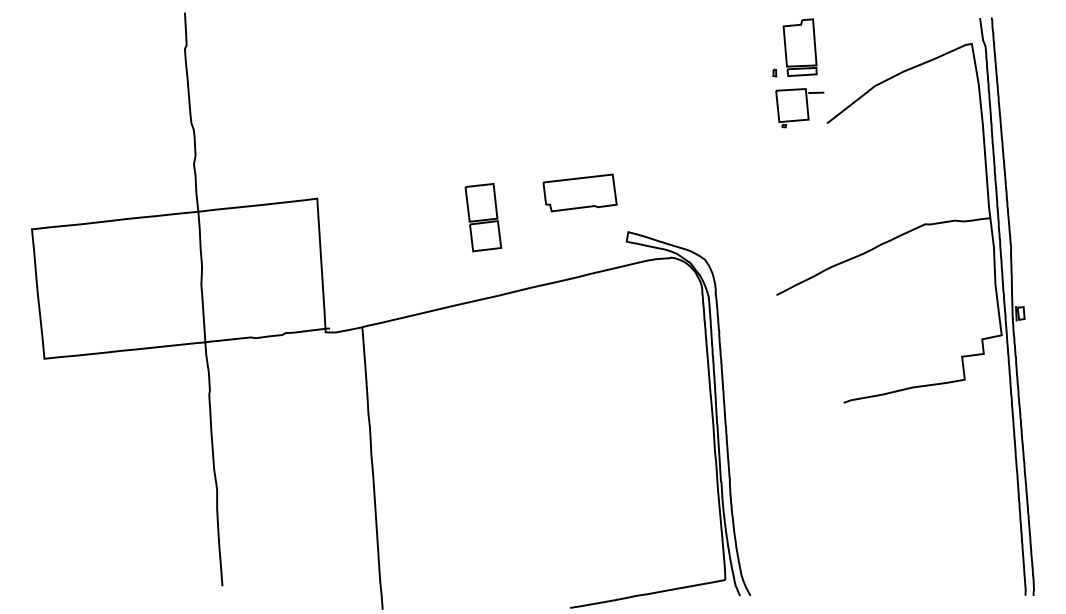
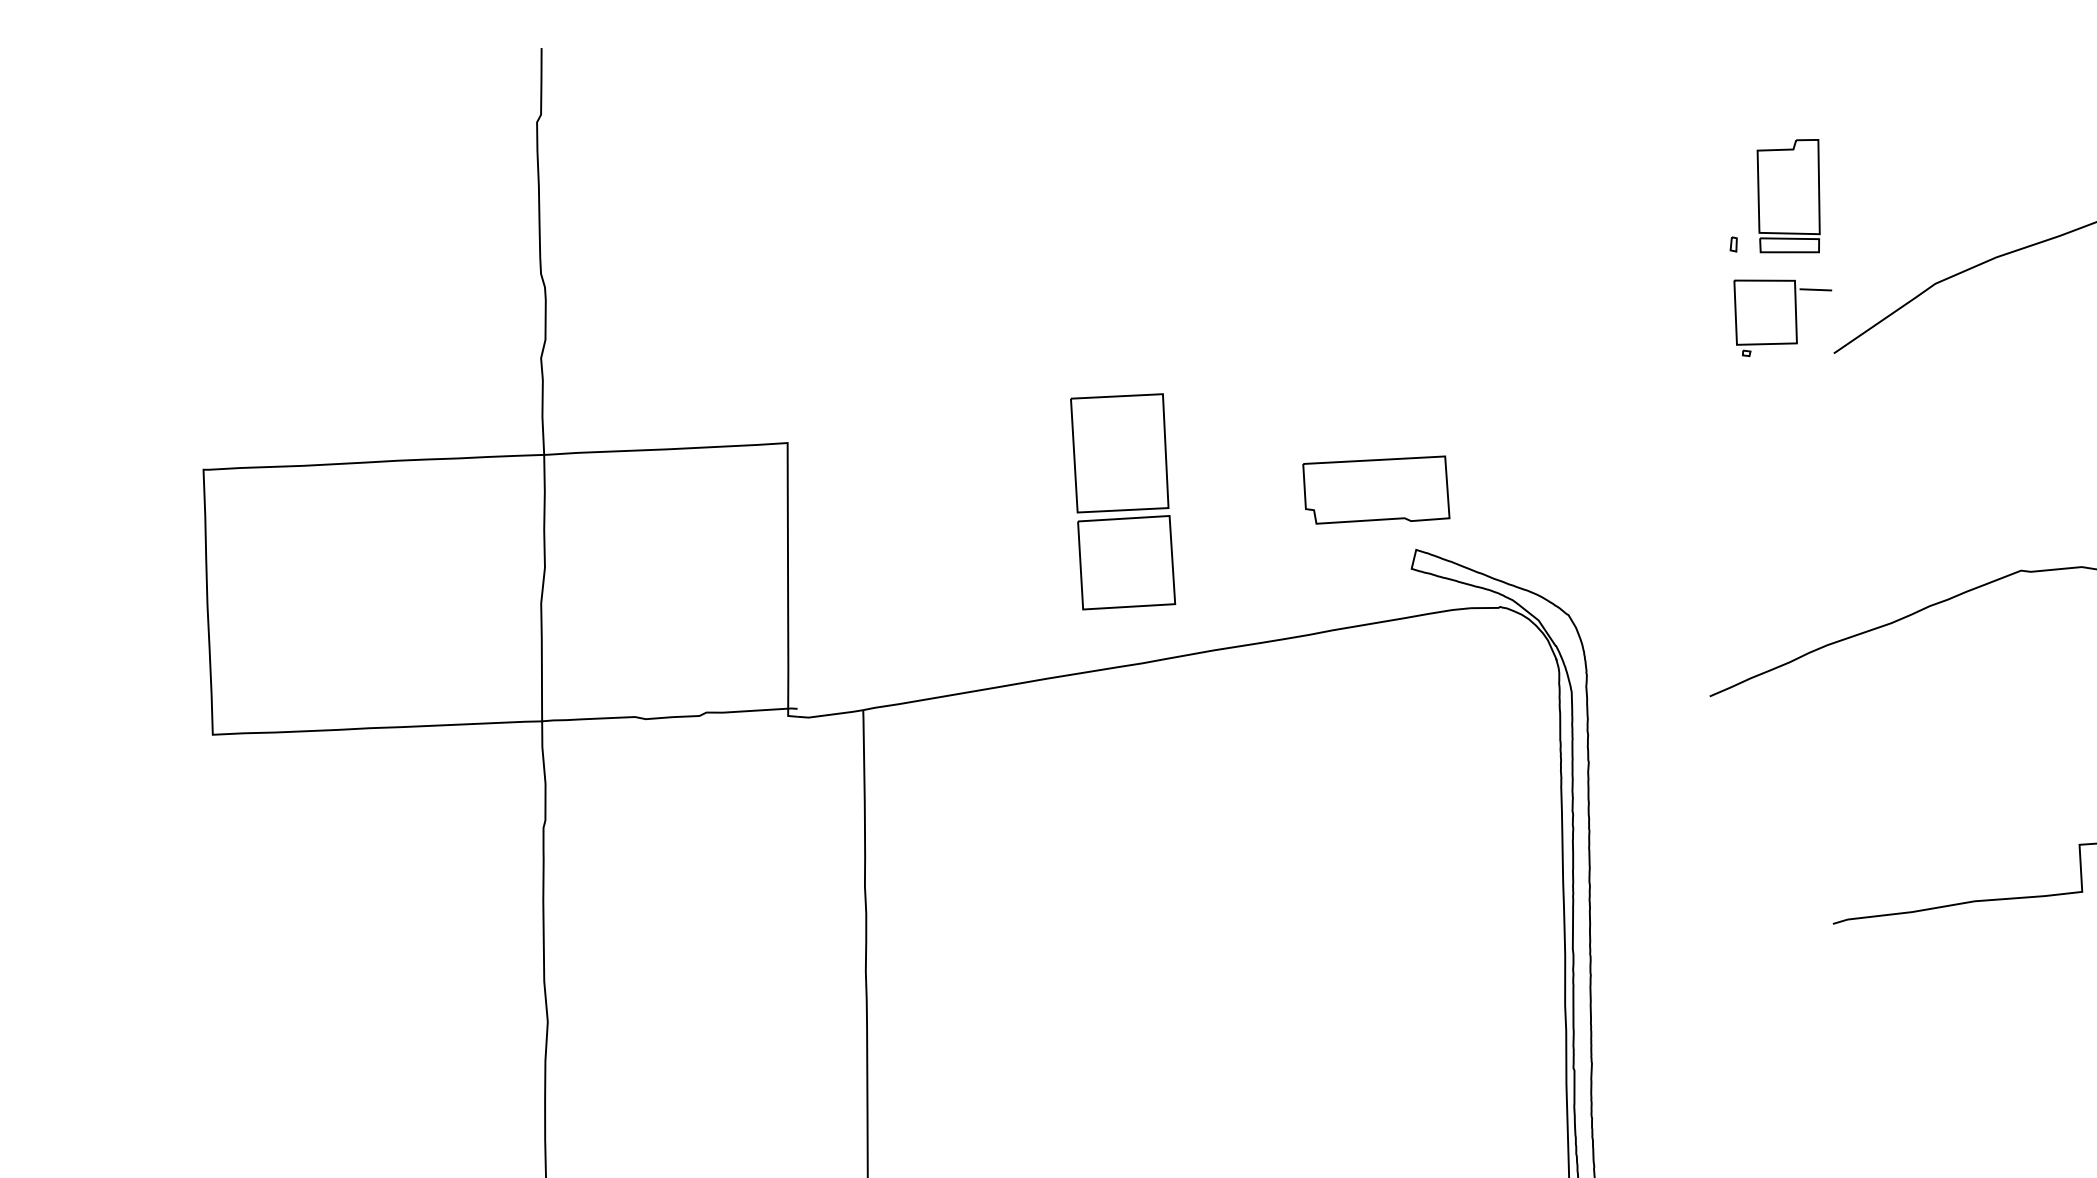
part: (579, 192) -> (1375, 488), moved
part: (483, 217) -> (1123, 501), size x1.6

